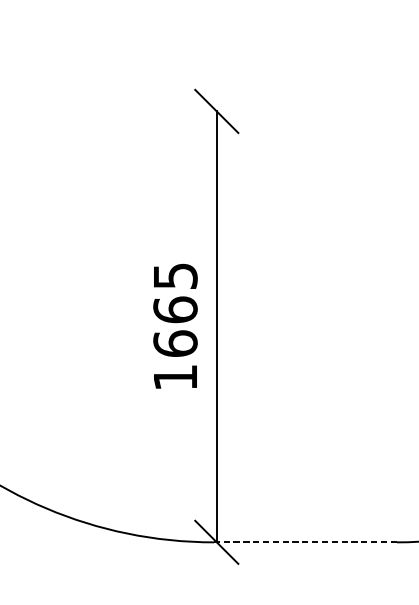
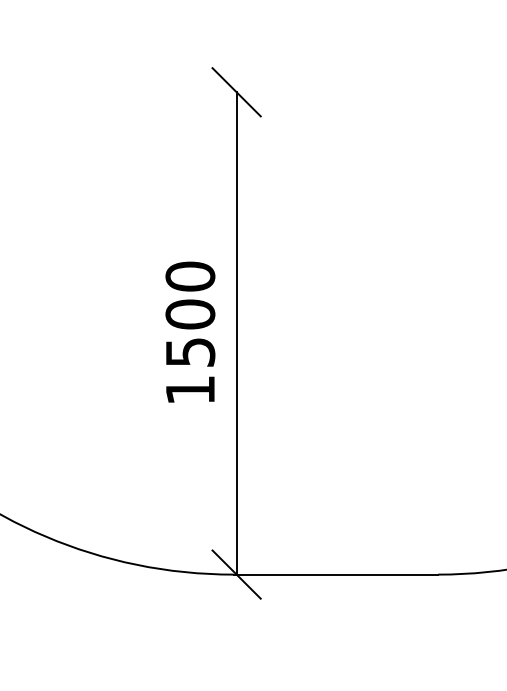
text: (175, 309) -> (190, 314), 1665 -> 1500
line: (305, 542) -> (335, 574), dashed -> solid

